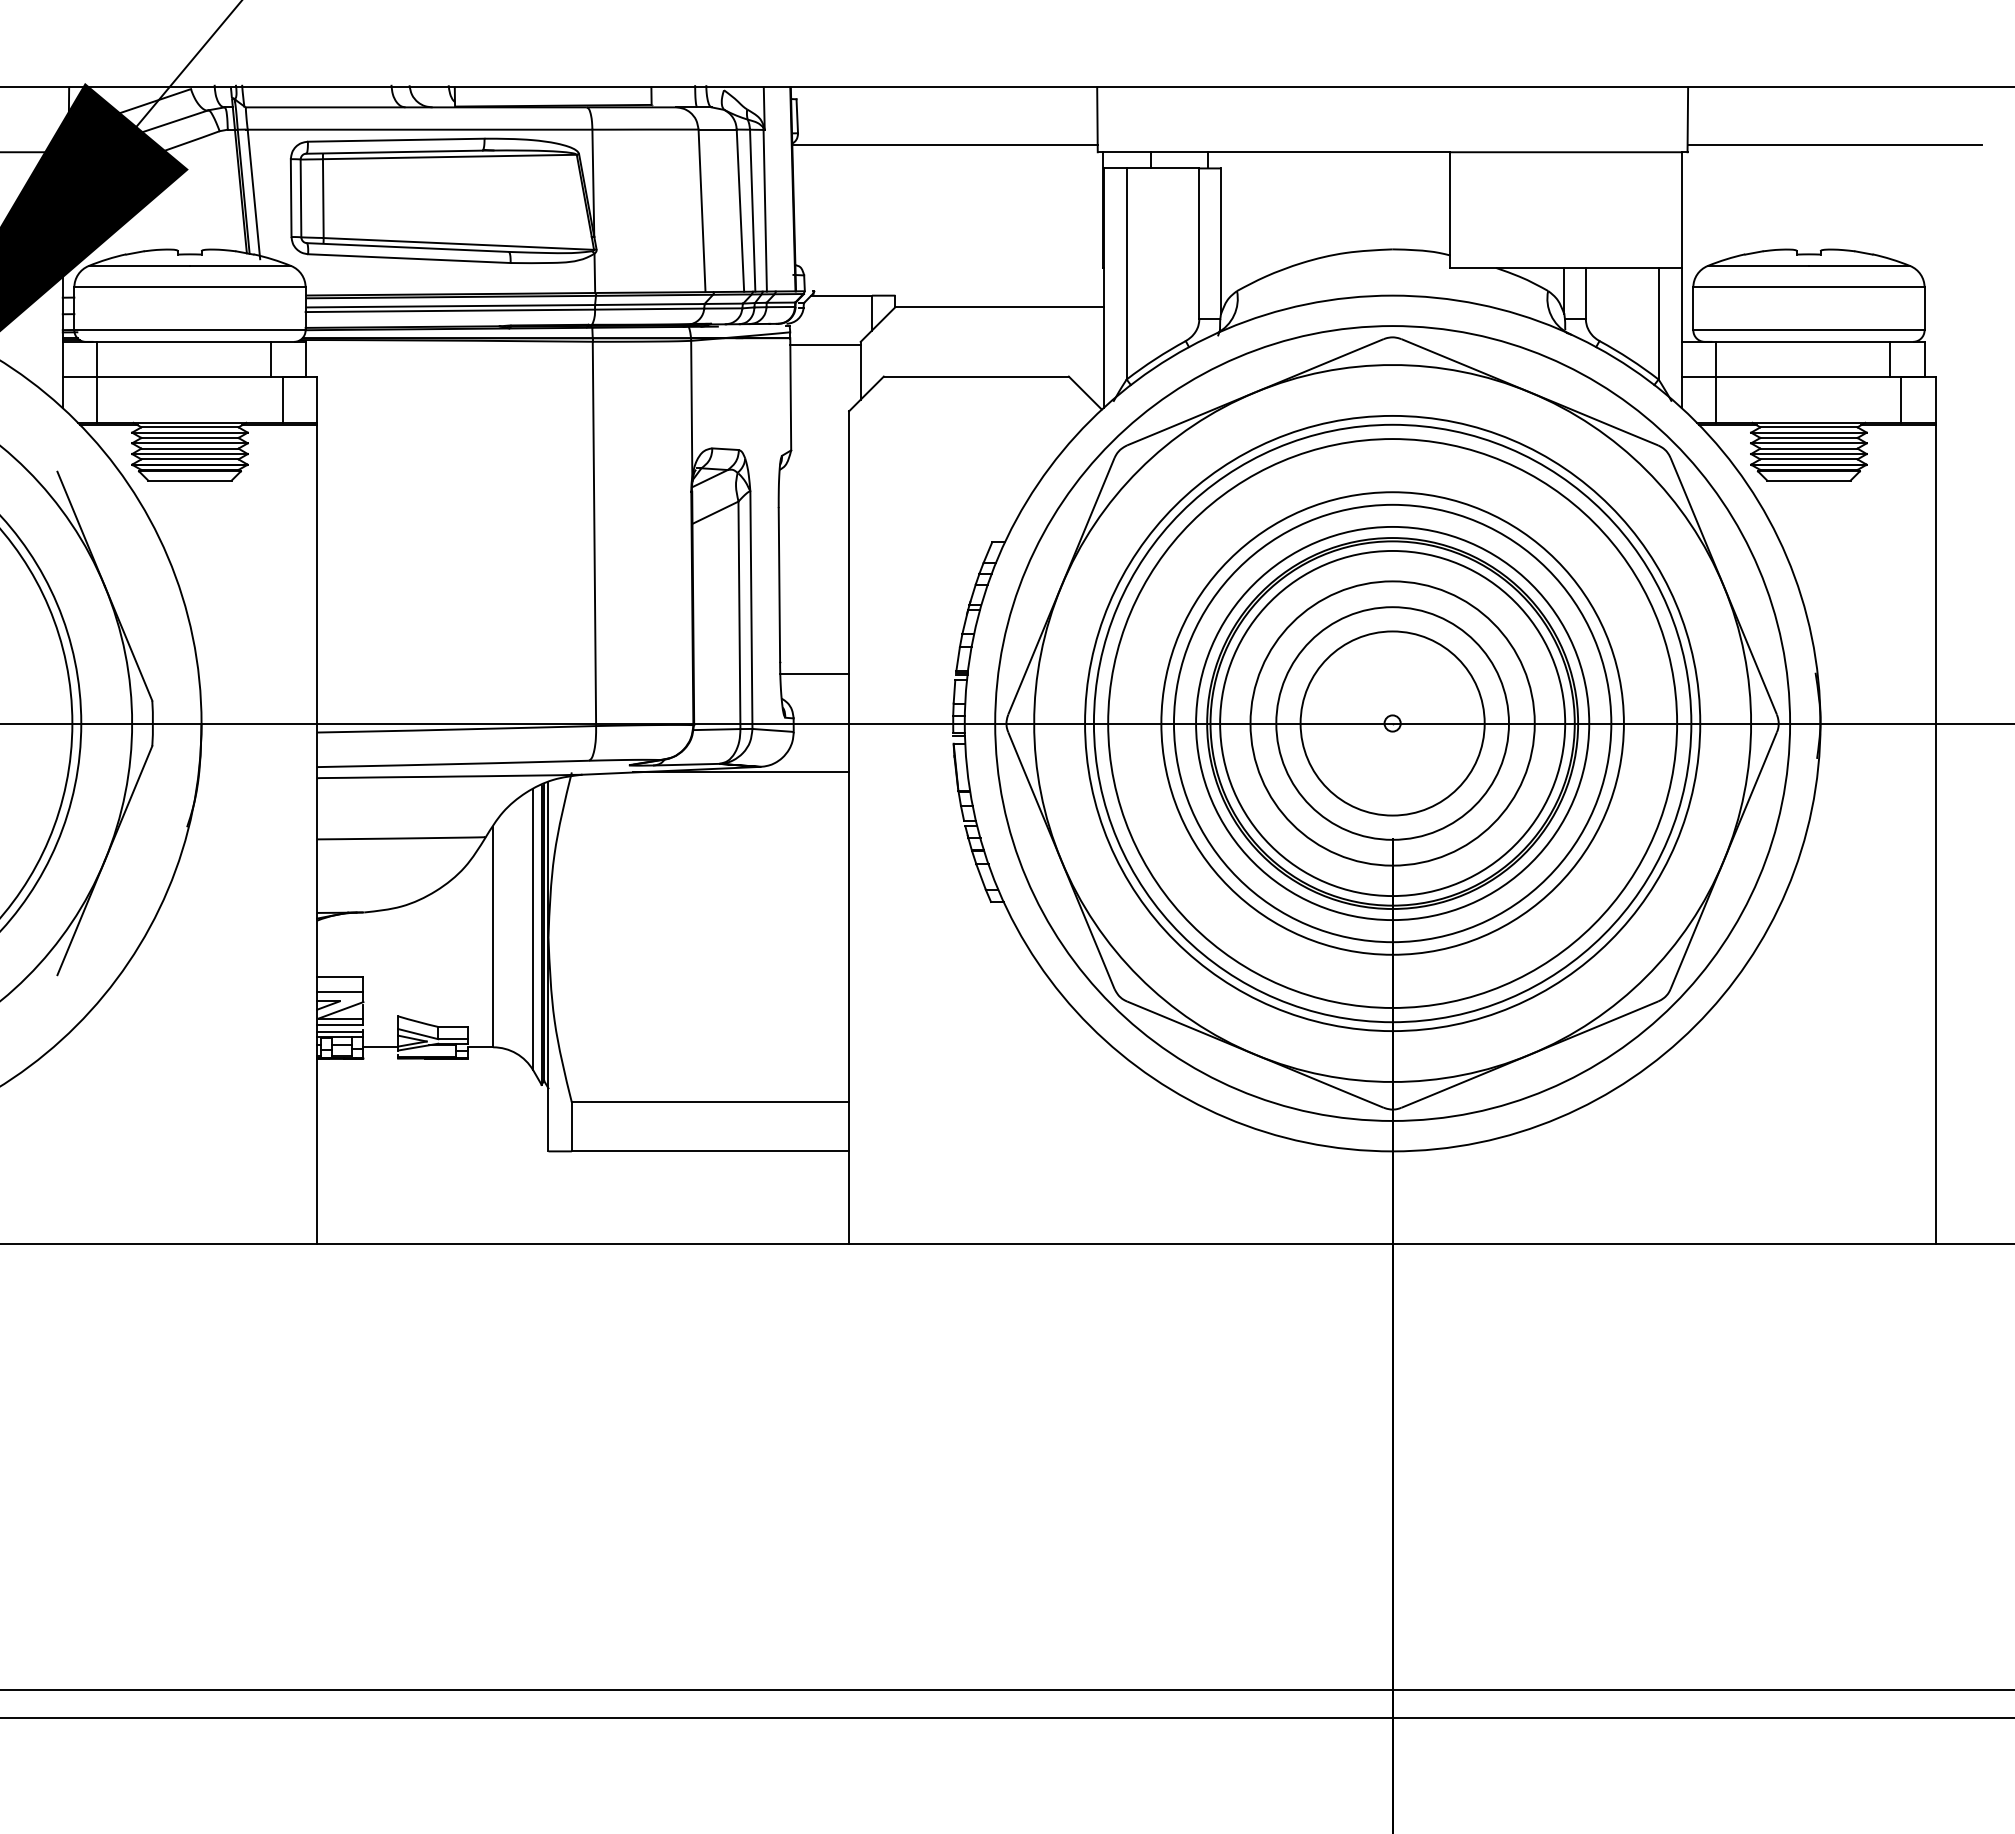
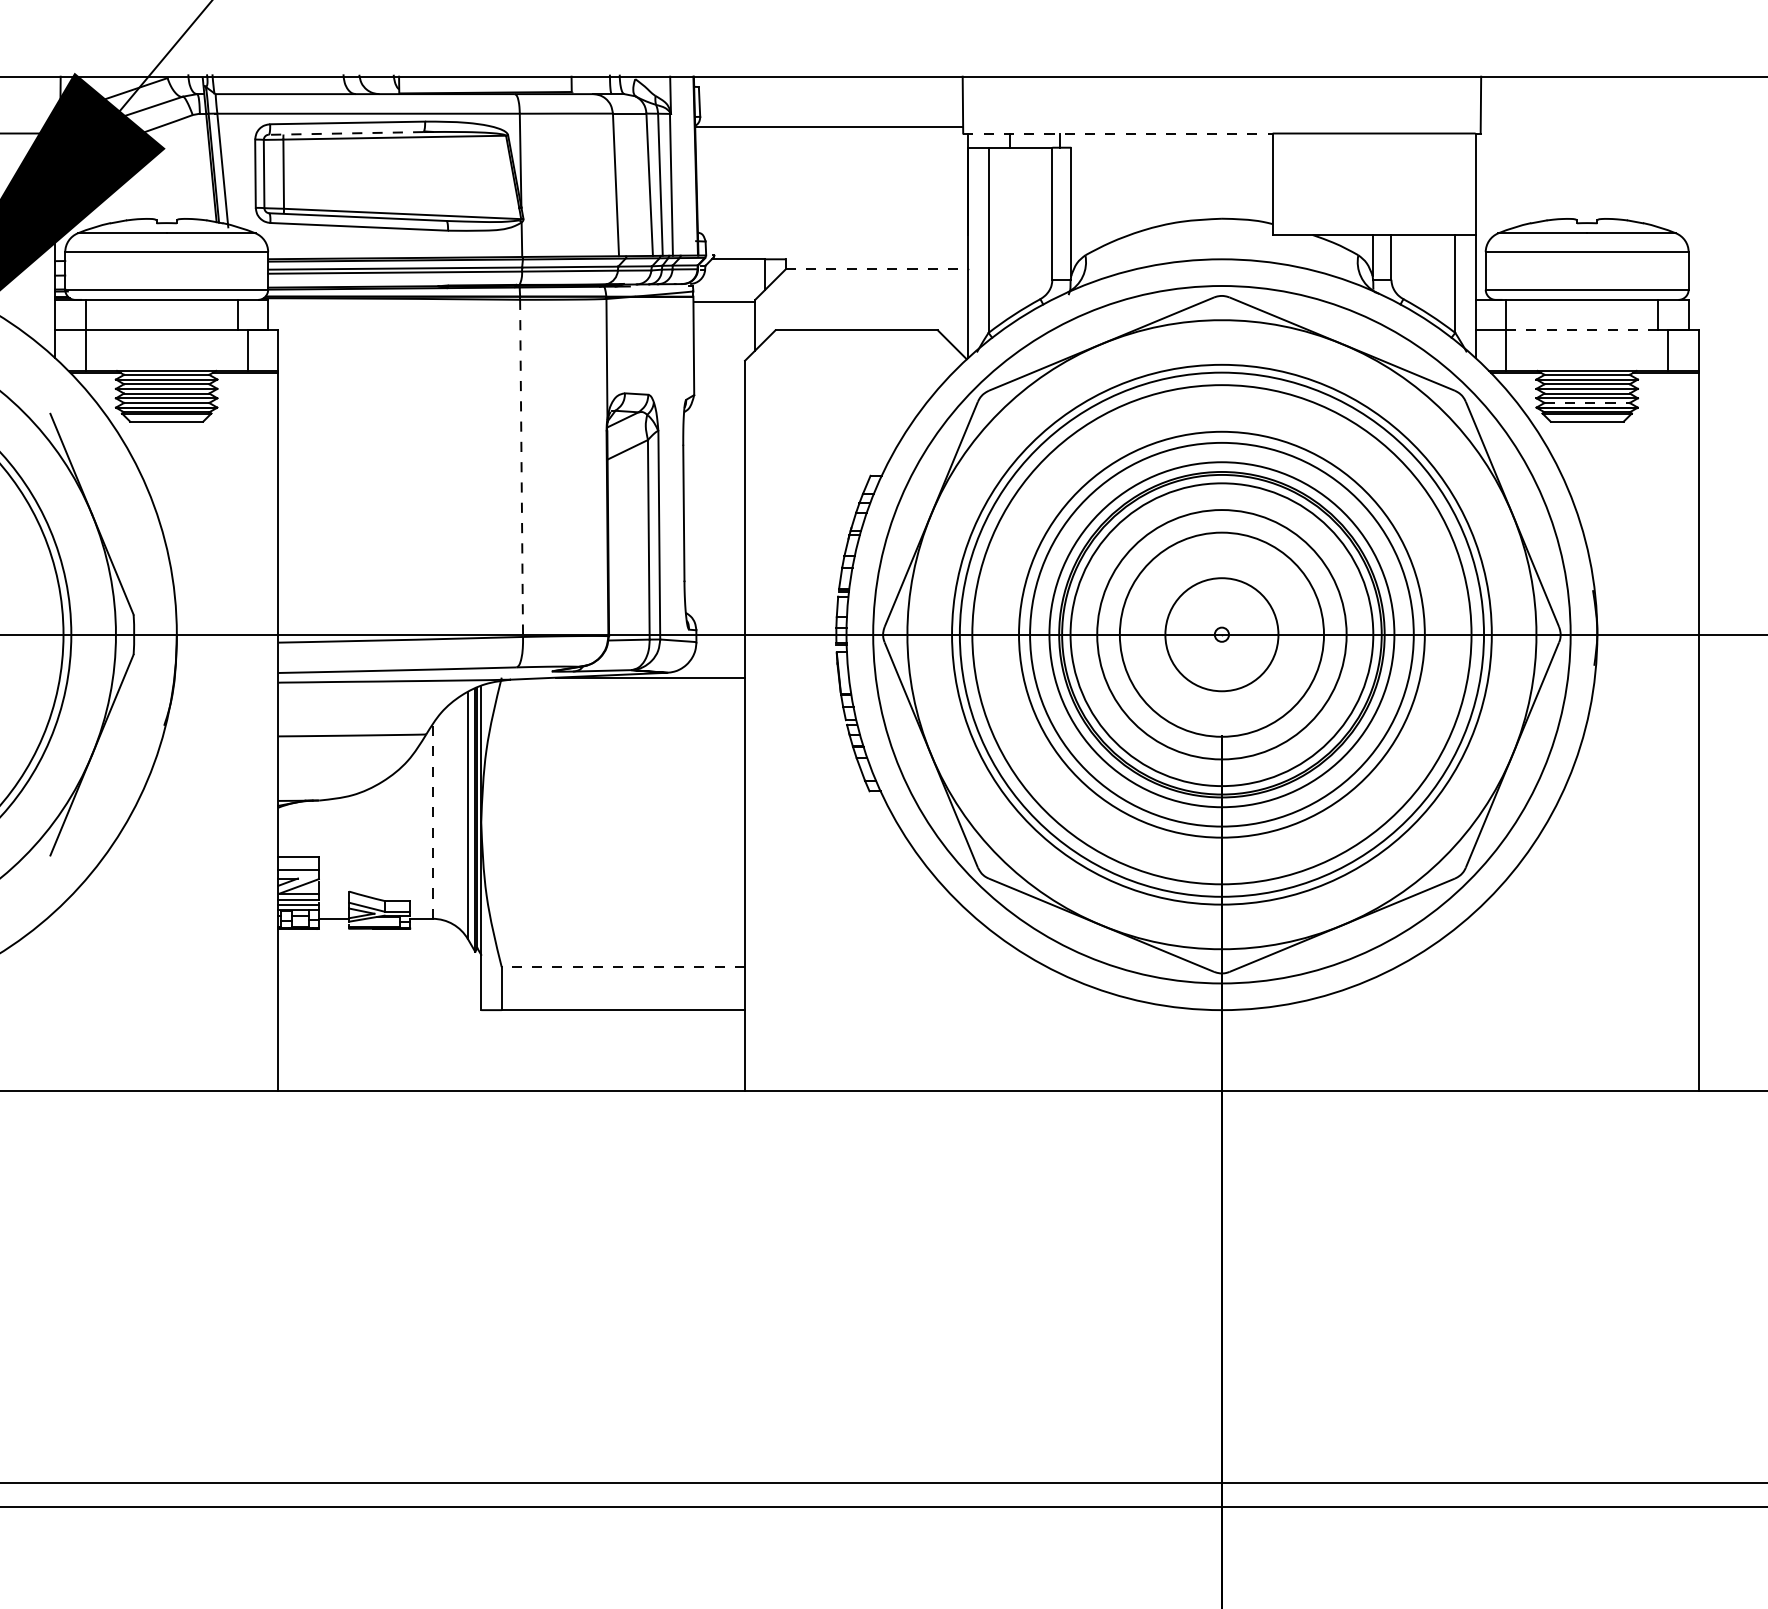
line: (1834, 145) -> (1609, 127), removed
line: (393, 152) -> (345, 133), solid -> dashed
line: (1274, 152) -> (1118, 133), solid -> dashed
line: (999, 307) -> (876, 269), solid -> dashed
line: (1803, 376) -> (1582, 330), solid -> dashed
line: (1808, 459) -> (1586, 403), solid -> dashed
line: (594, 534) -> (521, 468), solid -> dashed
line: (814, 674) -> (714, 591), removed
circle: (1392, 723) -> (1221, 634), size x0.7
line: (493, 937) -> (433, 822), solid -> dashed
line: (710, 1102) -> (623, 967), solid -> dashed

